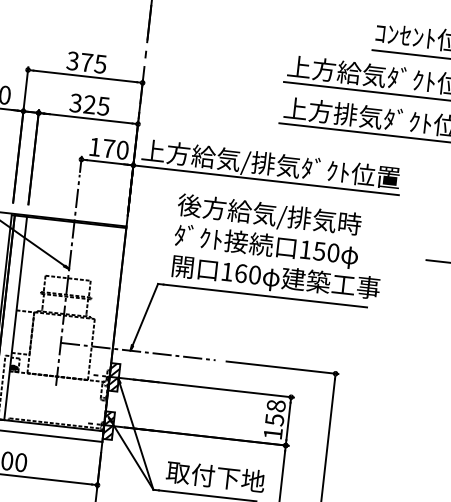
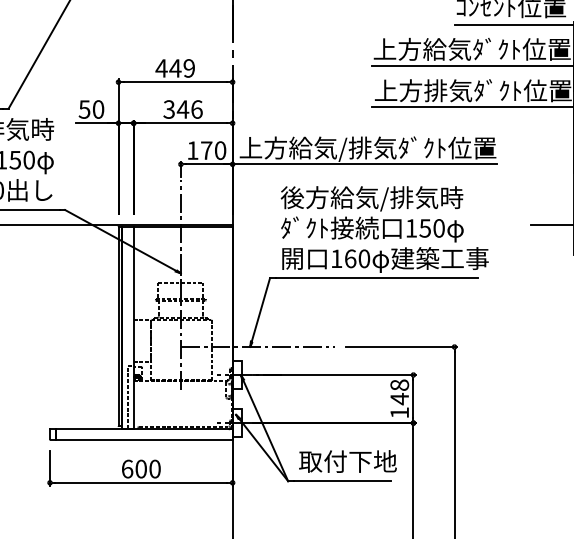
text: (85, 62) -> (174, 68), 375 -> 449
text: (96, 105) -> (189, 109), 325 -> 346
hatch: (113, 376) -> (236, 374), removed
text: (274, 419) -> (399, 398), 158 -> 148
hatch: (108, 424) -> (236, 422), removed

